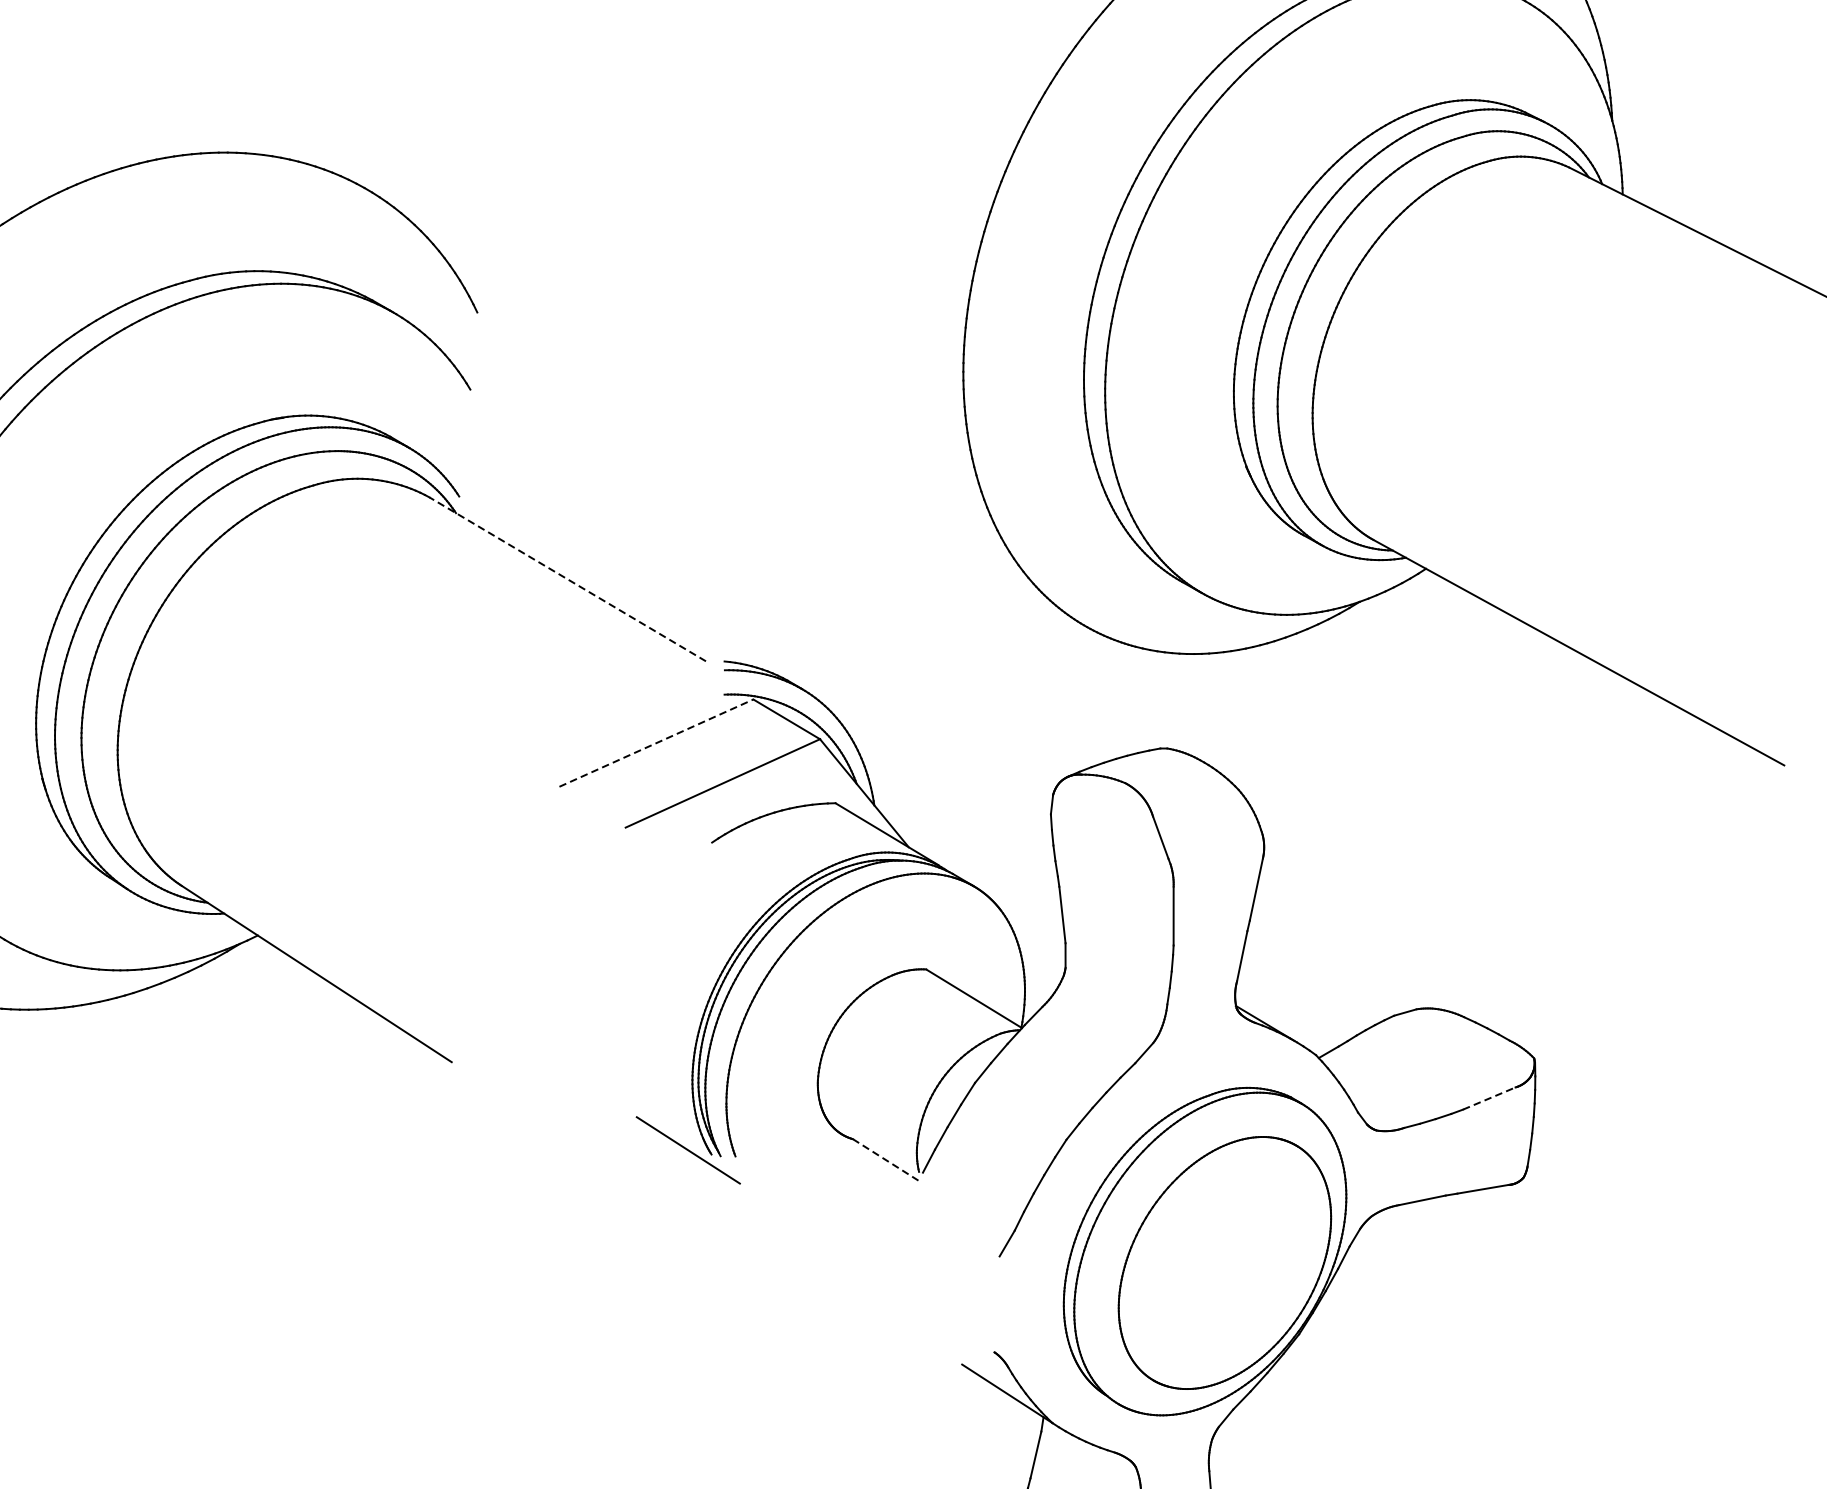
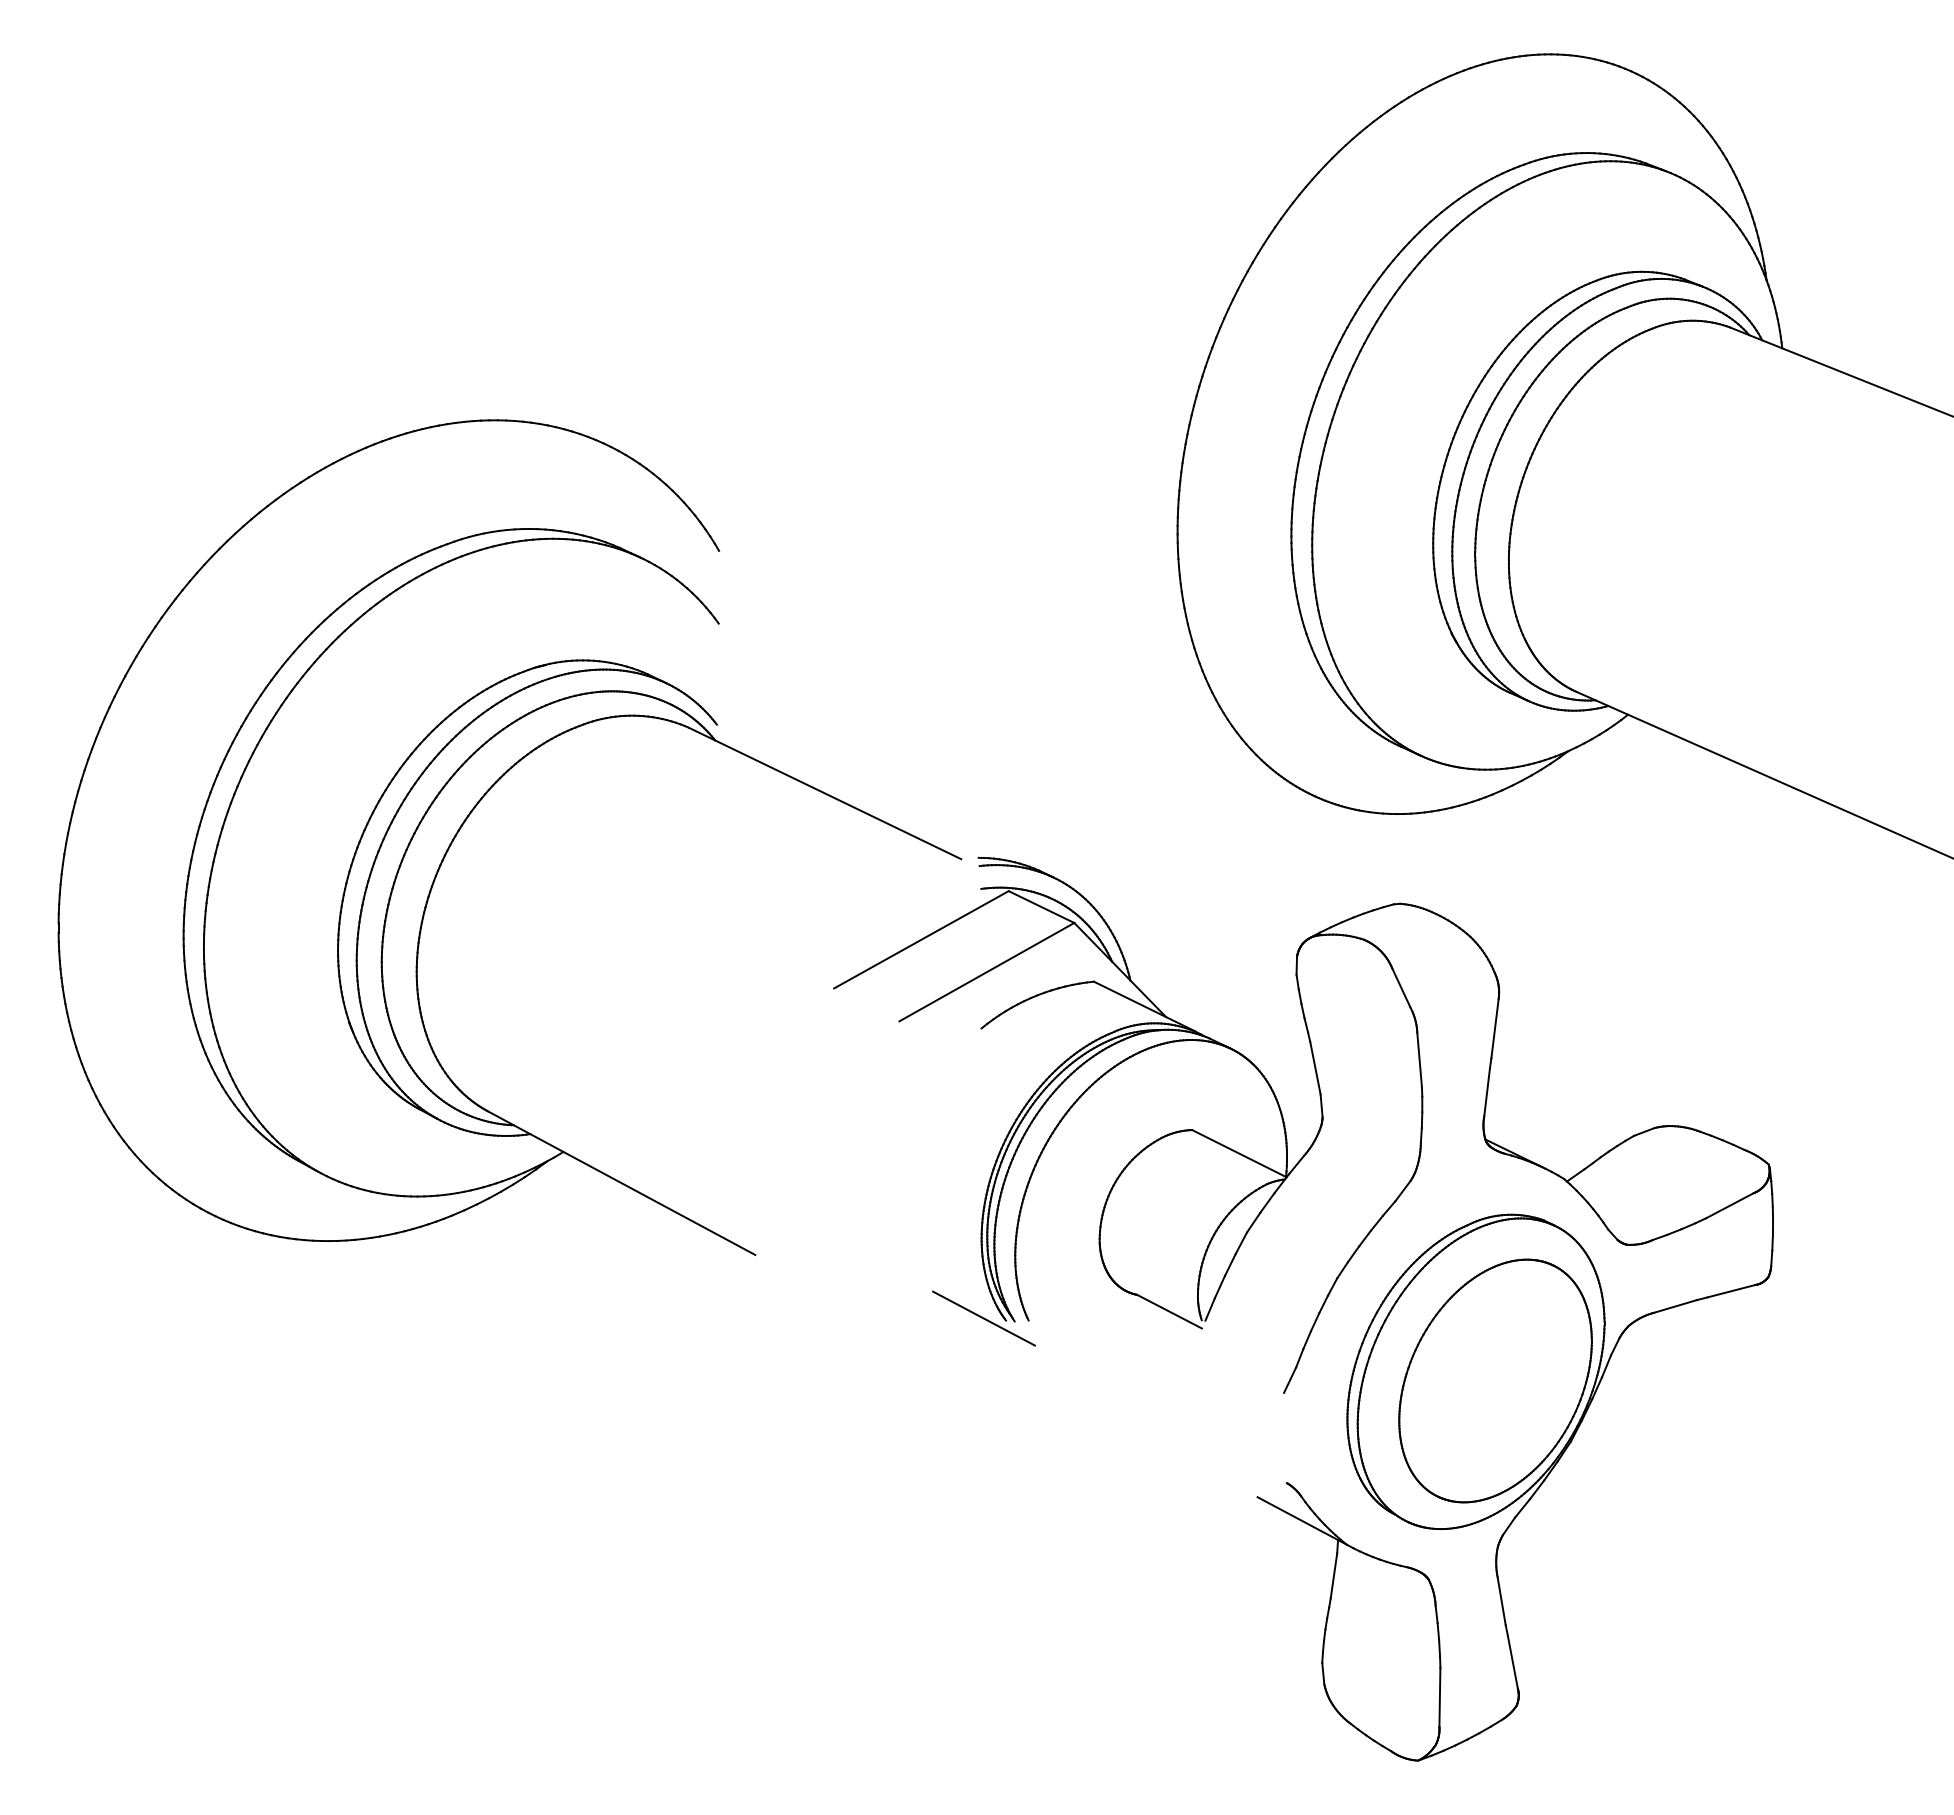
line: (567, 579) -> (824, 793), dashed -> solid
line: (656, 742) -> (921, 939), dashed -> solid
line: (1488, 1098) -> (1729, 1205), dashed -> solid
line: (885, 1159) -> (1169, 1311), dashed -> solid

